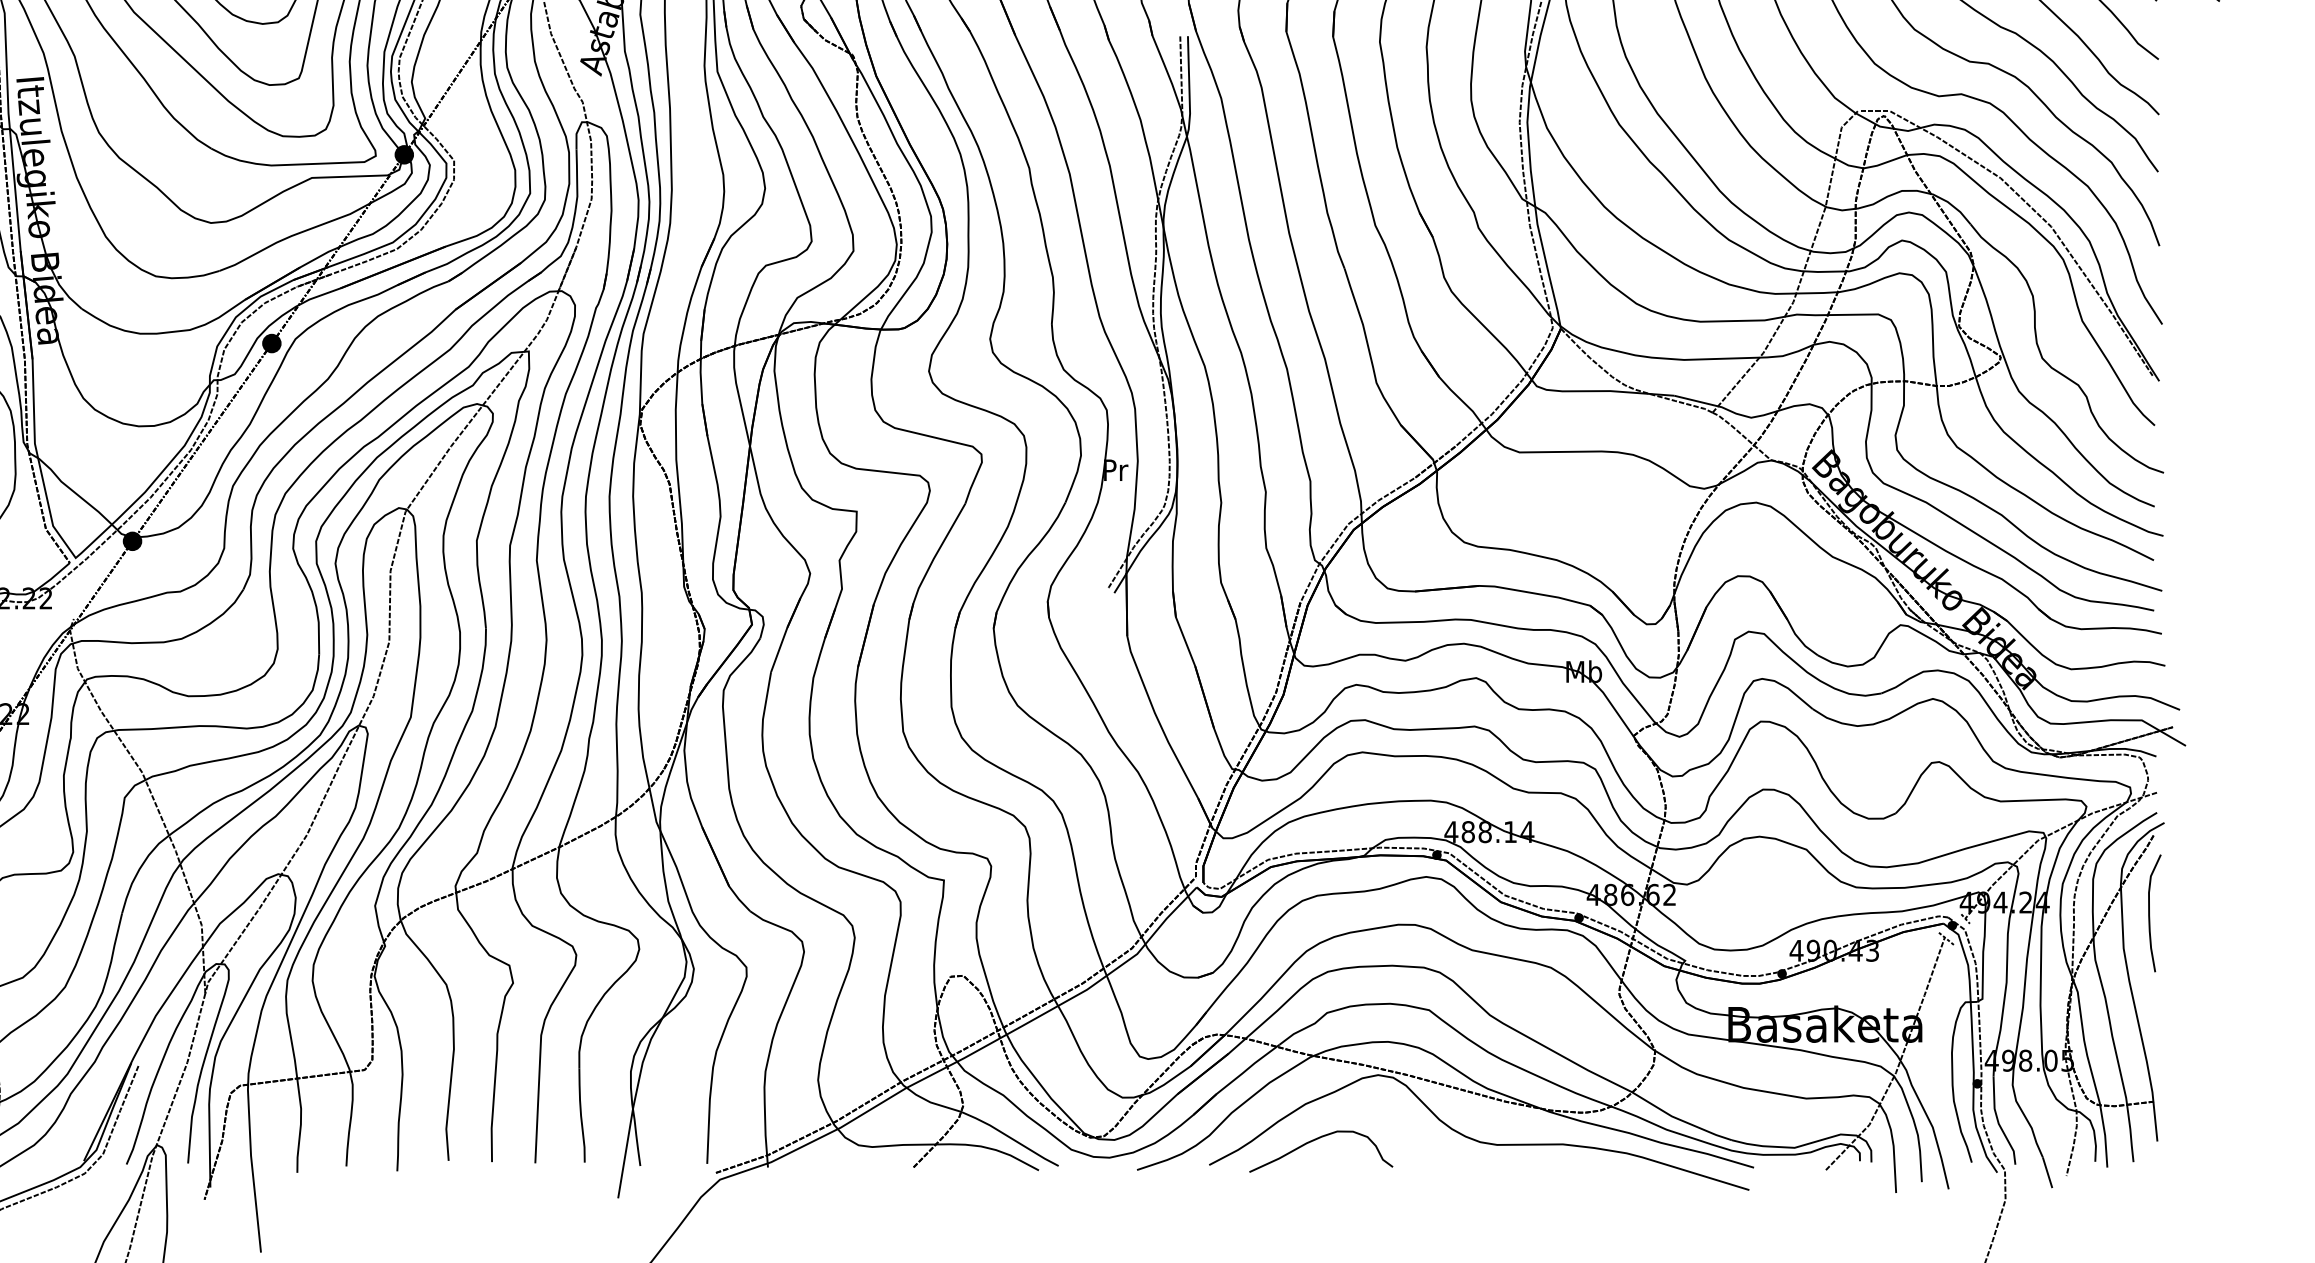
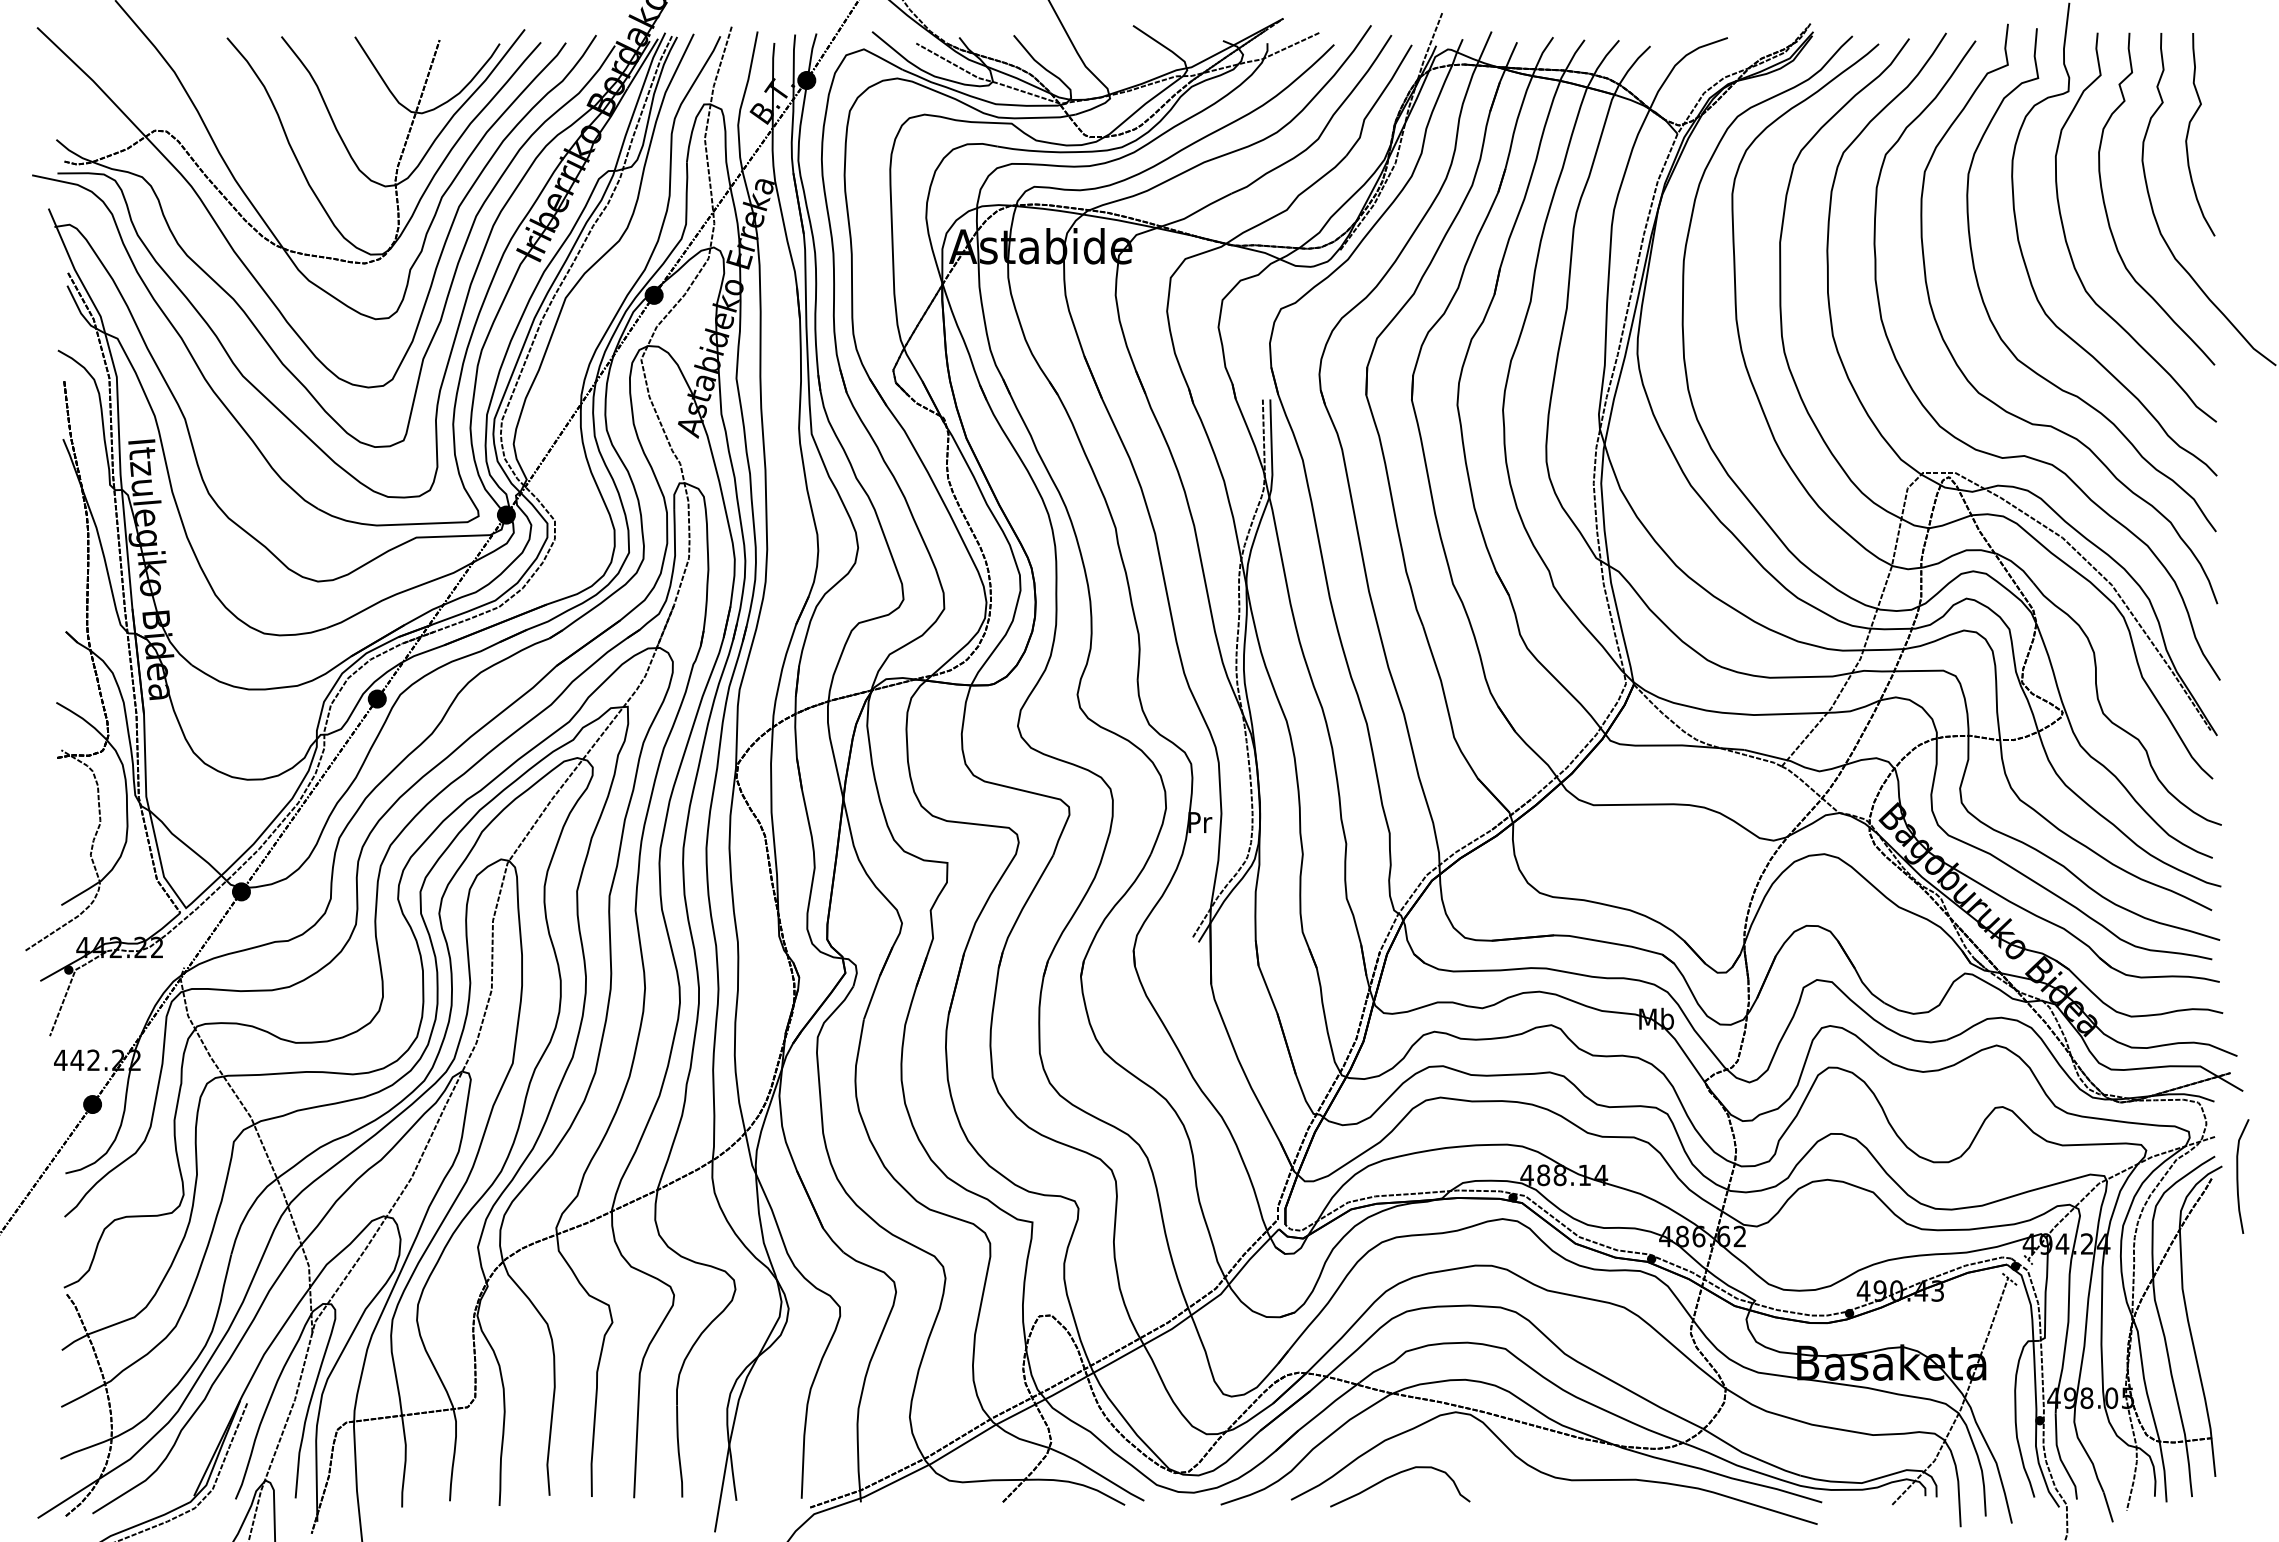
curve: (2150, 913) -> (2238, 1176), moved

